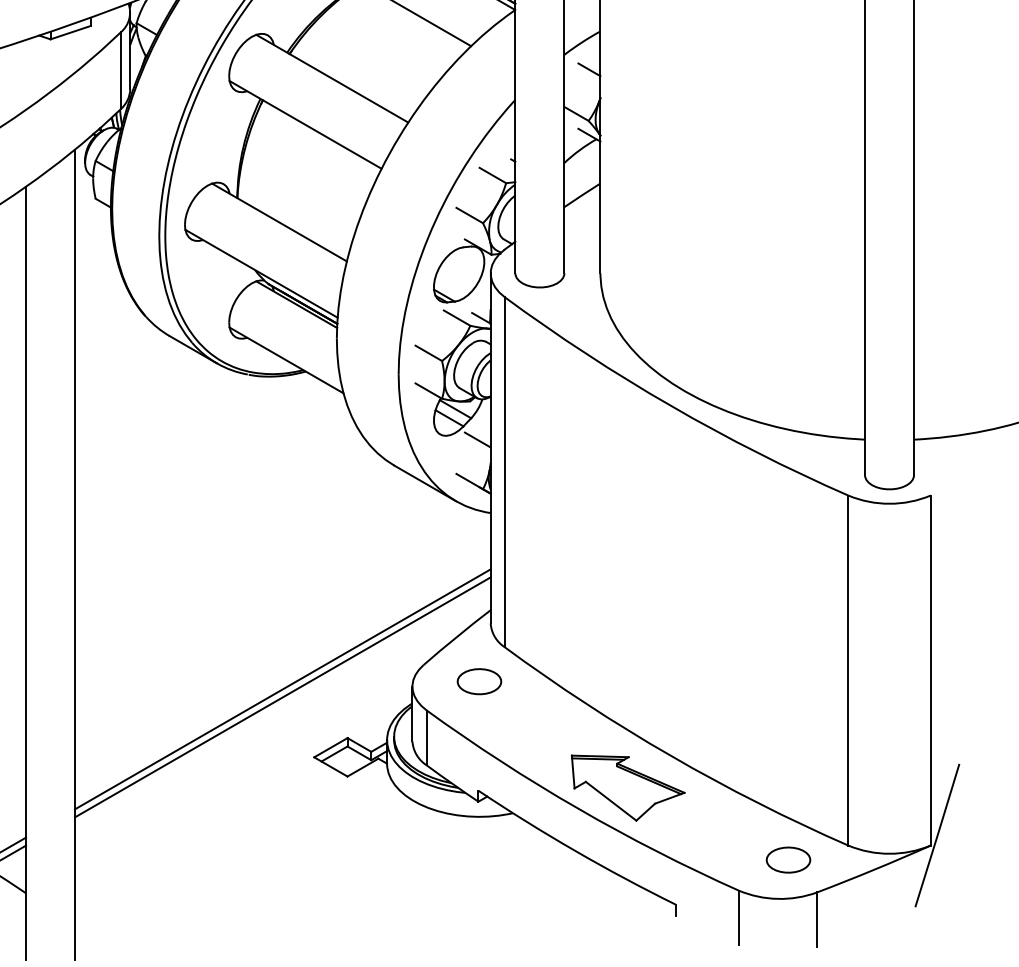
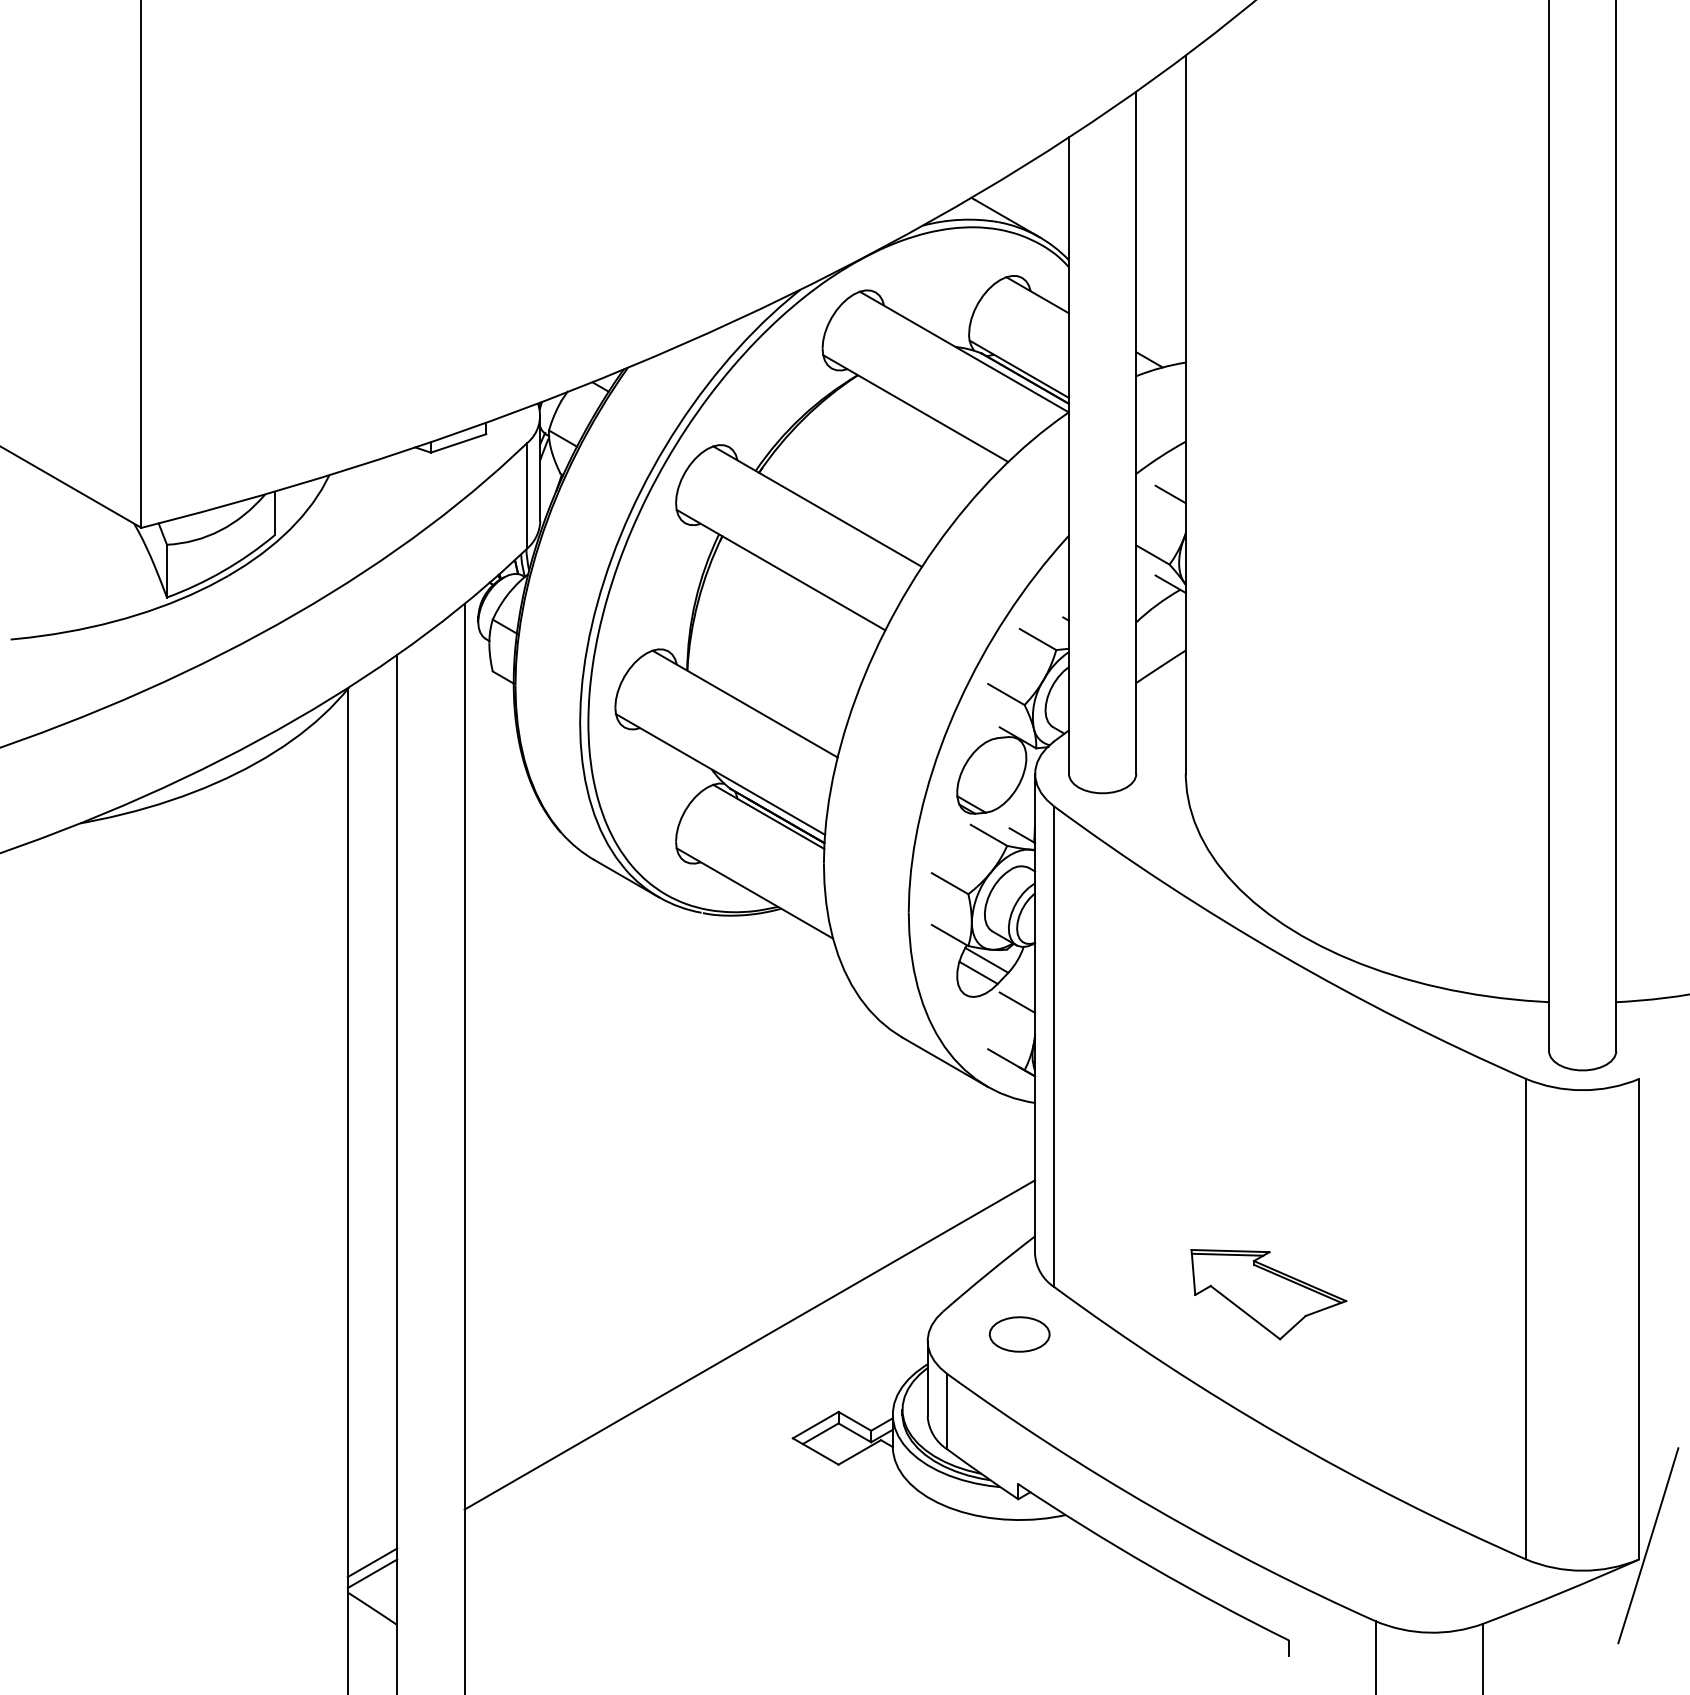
line: (282, 697) -> (749, 1355), removed
part: (627, 788) -> (1268, 1294), moved
part: (788, 860) -> (1443, 1579), removed

